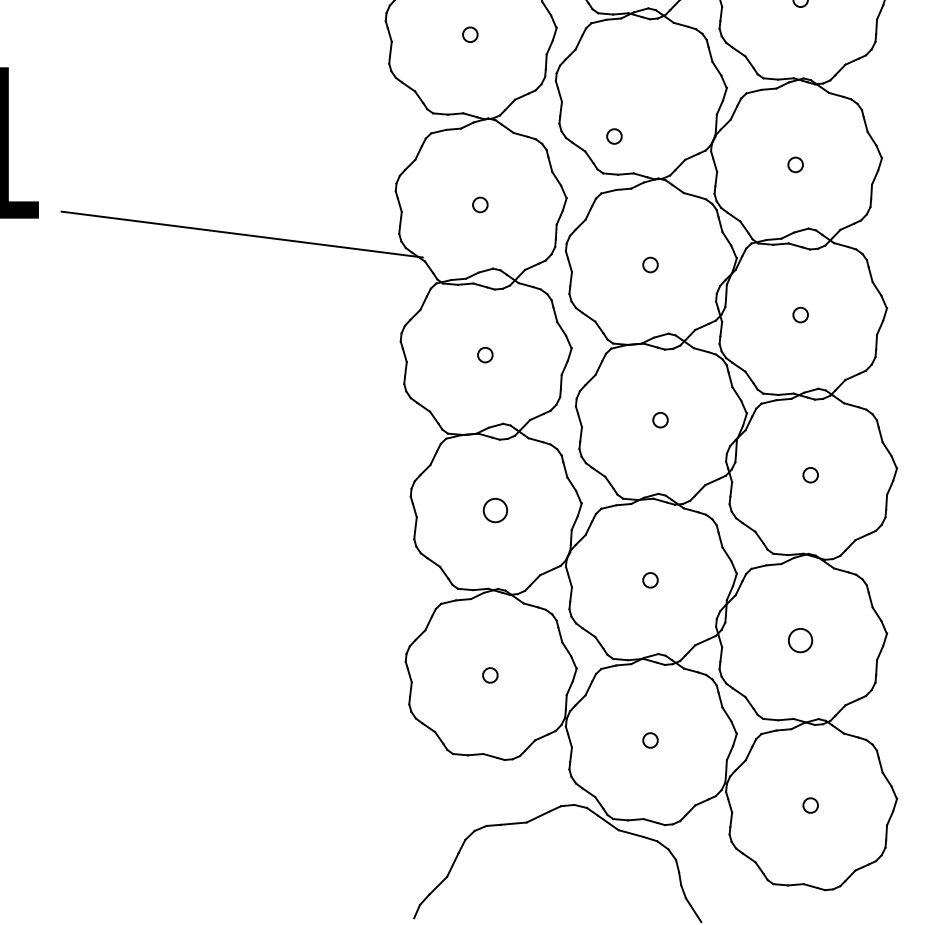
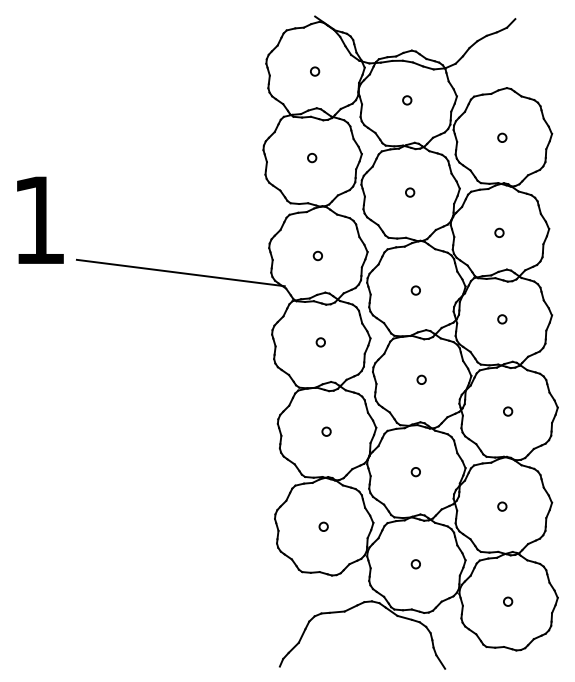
circle: (615, 136) -> (410, 192), moved
circle: (495, 509) -> (326, 431), size x0.62
circle: (800, 640) -> (502, 506), size x0.62

